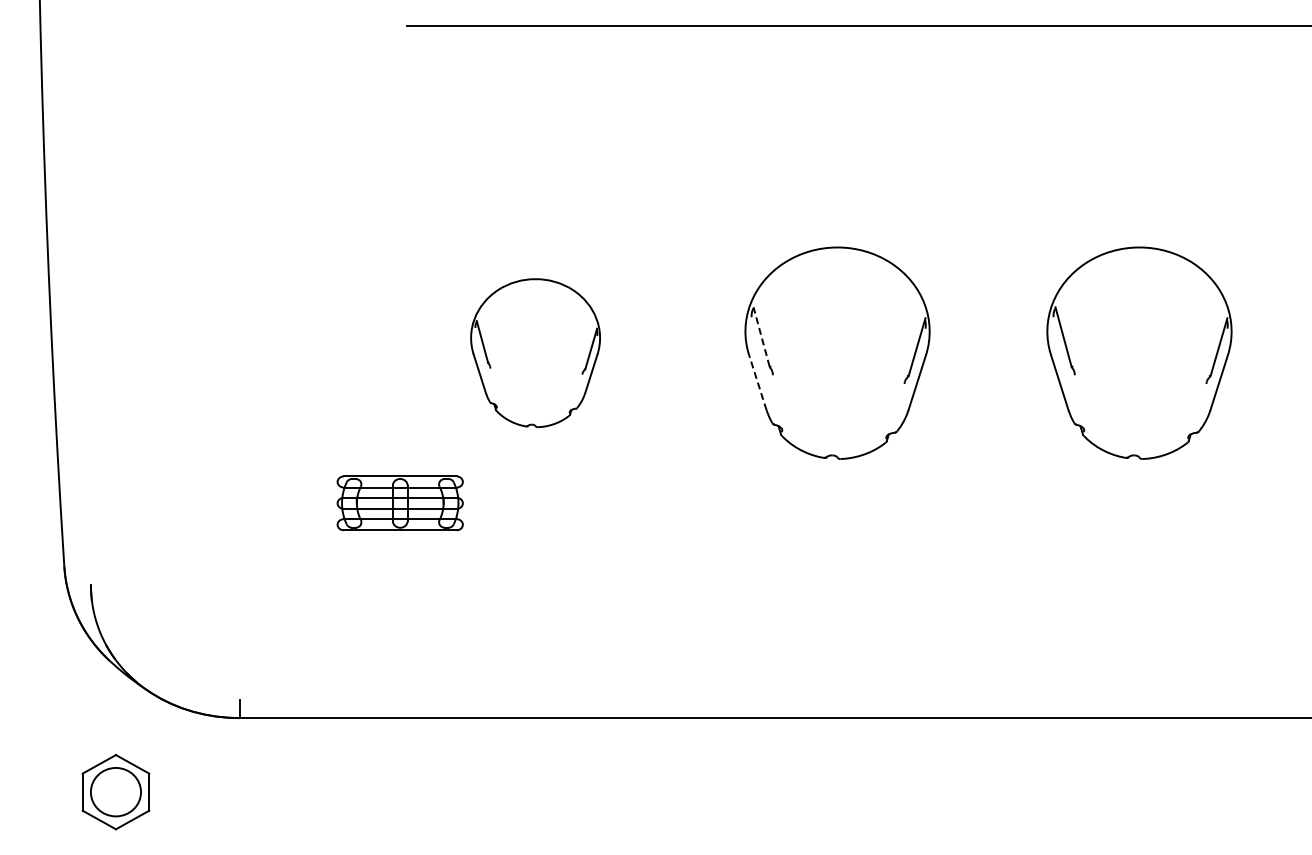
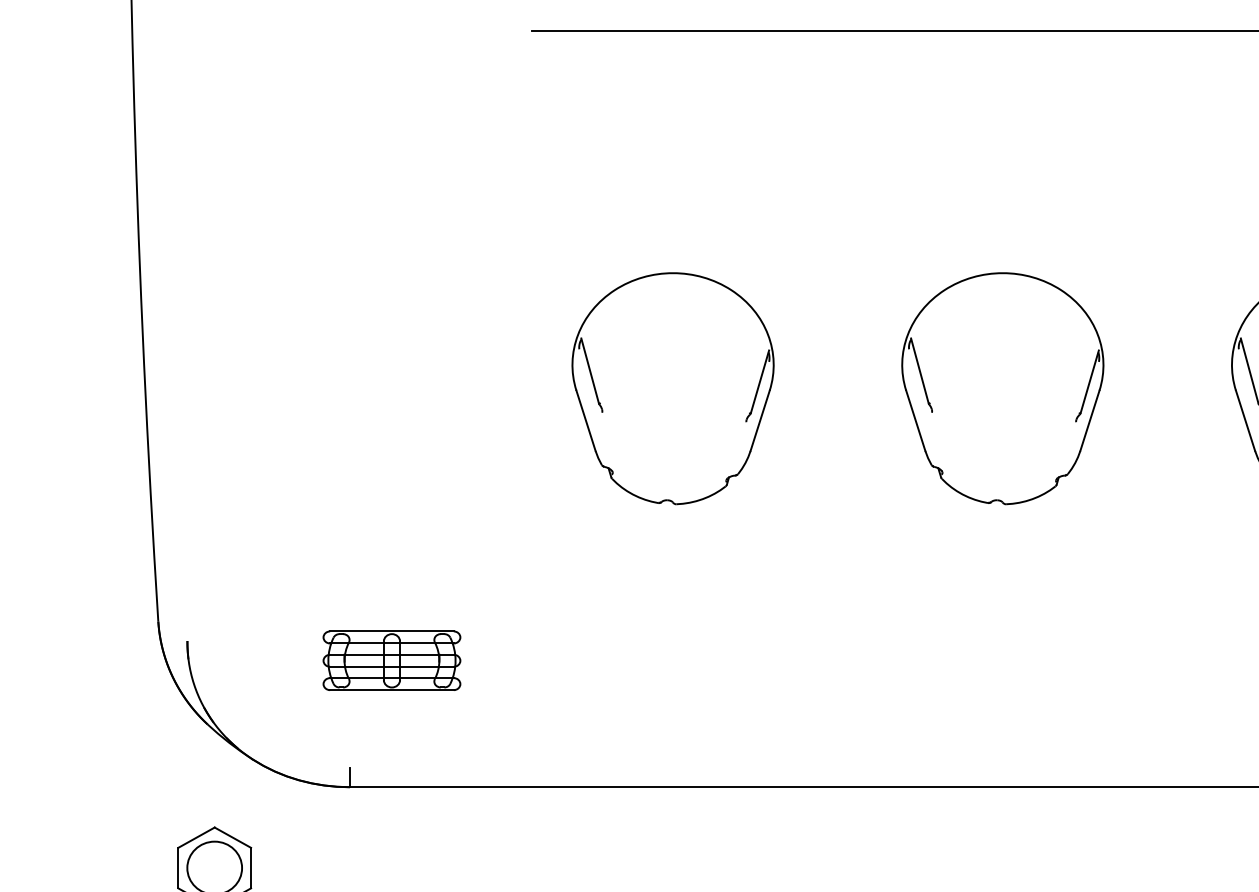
line: (761, 336) -> (919, 370), dashed -> solid
part: (535, 352) -> (672, 387), size x1.43
line: (757, 382) -> (915, 420), dashed -> solid
part: (399, 503) -> (391, 660), moved

